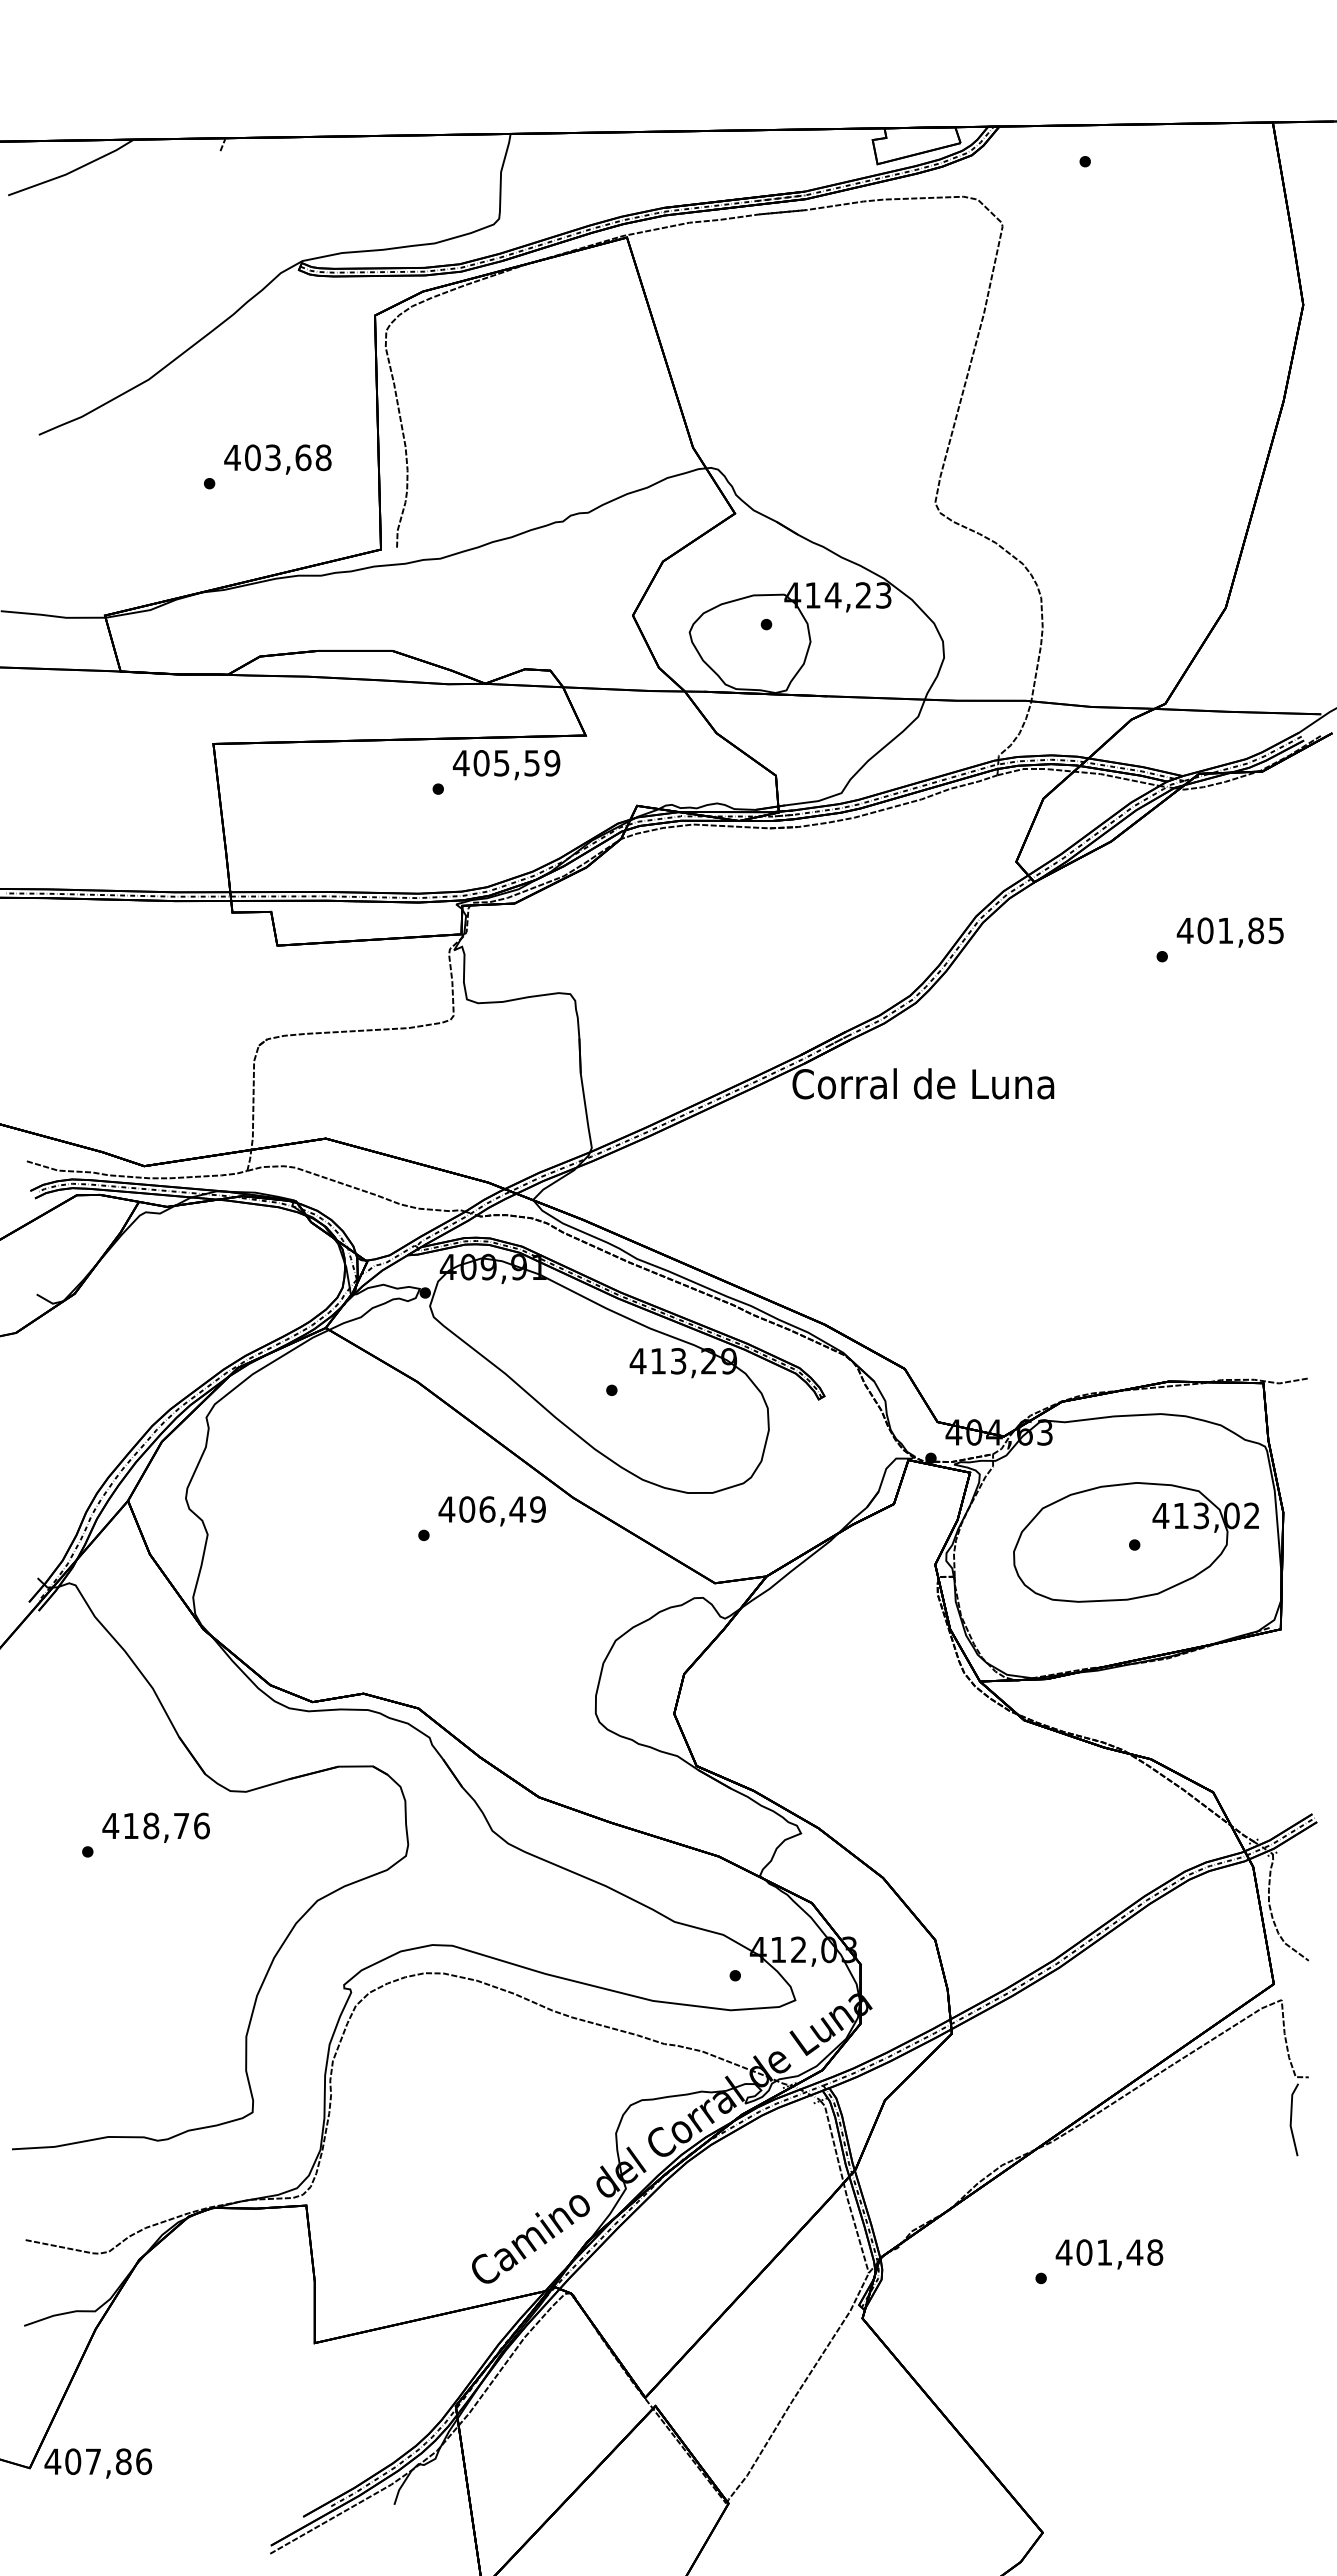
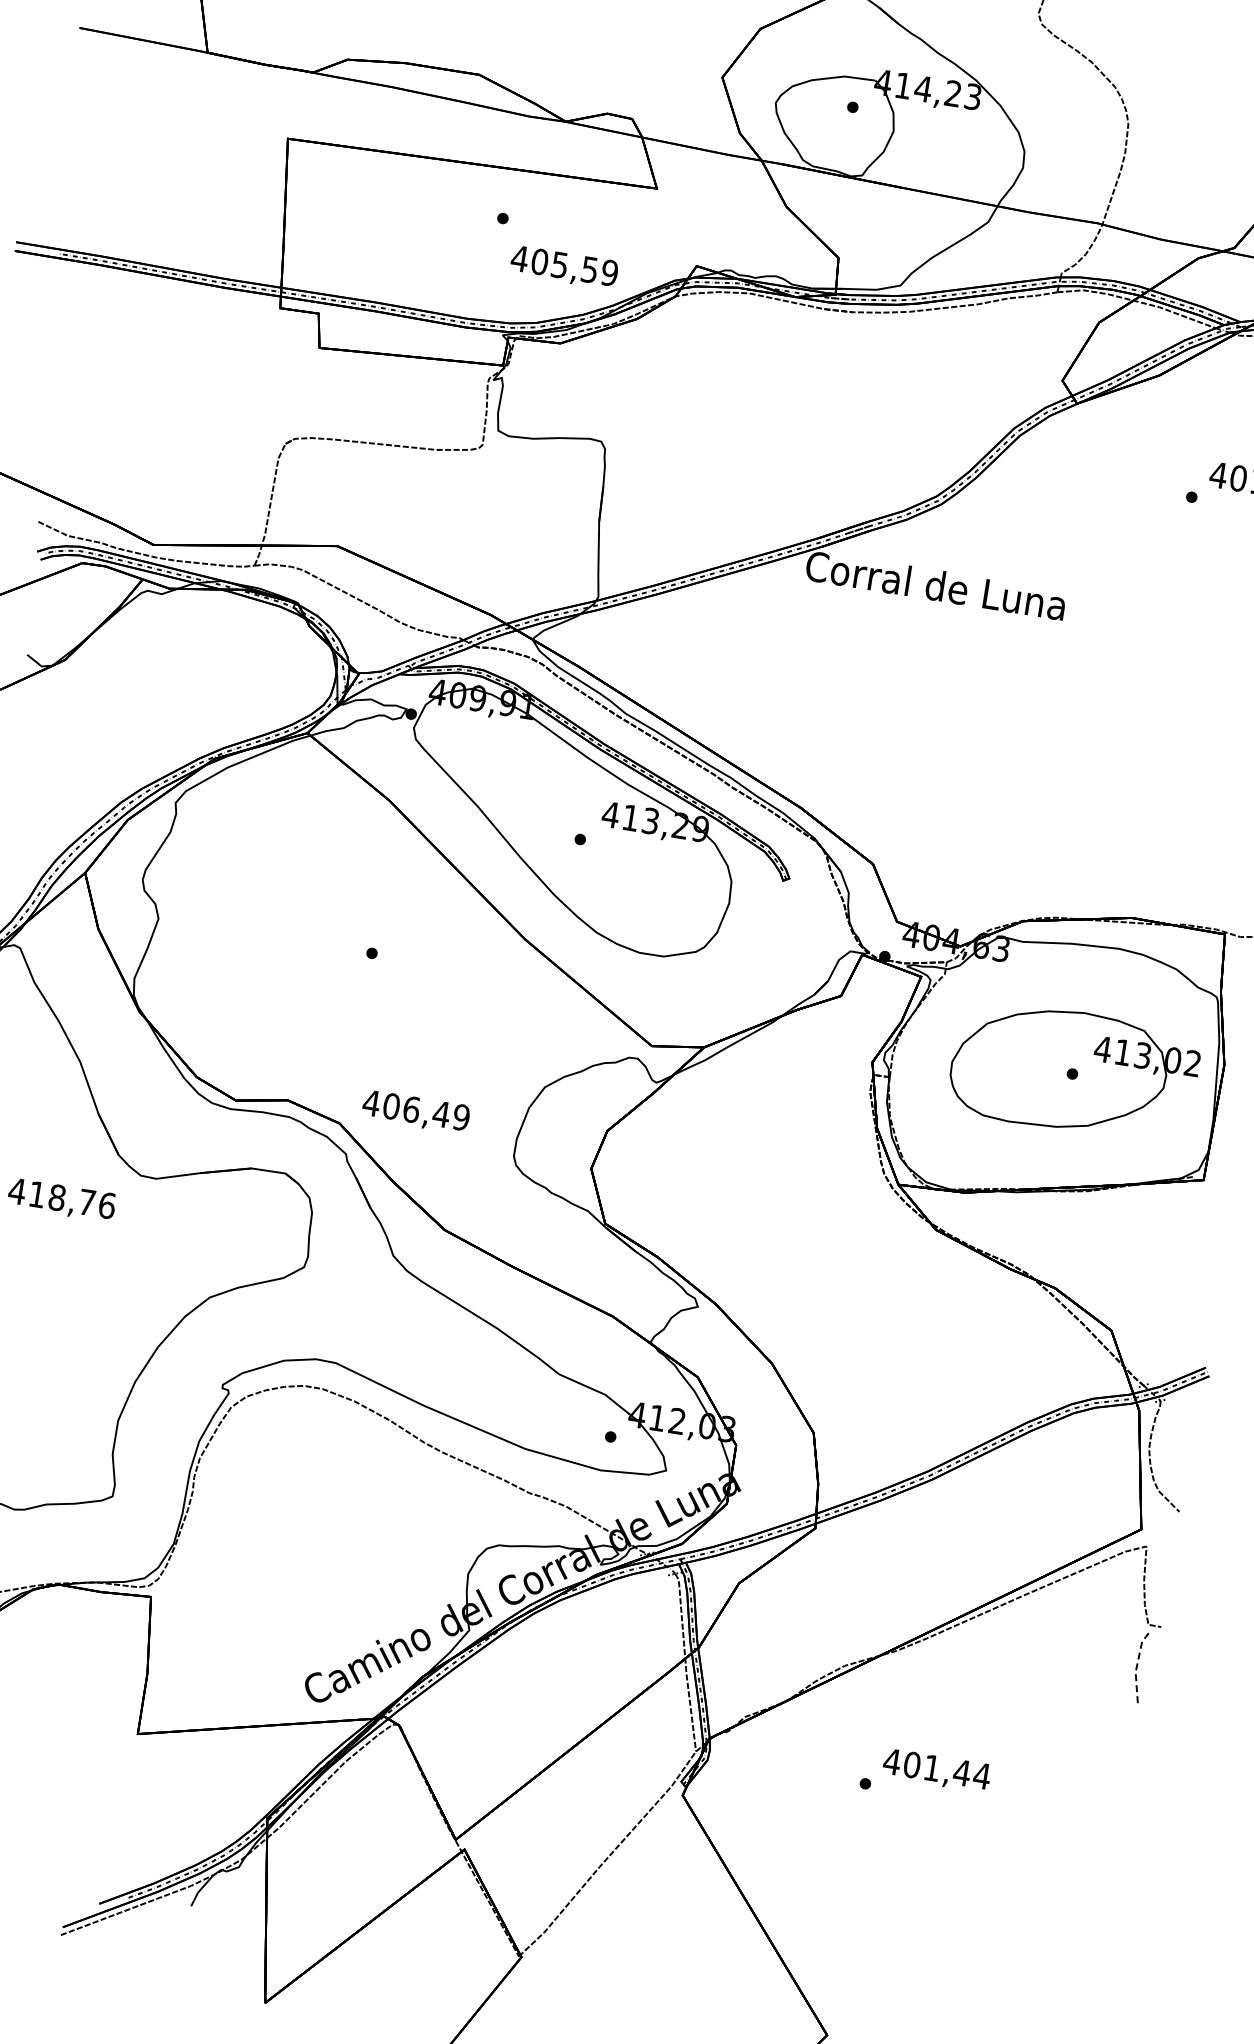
text: (506, 765) -> (564, 268), moved
text: (491, 1511) -> (415, 1112), moved
line: (1291, 2119) -> (1137, 1665), solid -> dashed
text: (1154, 2252) -> (981, 1775), 401,48 -> 401,44

